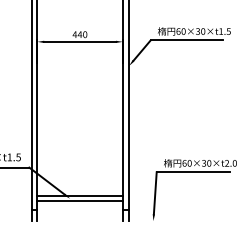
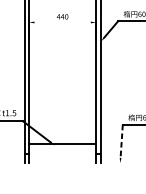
line: (79, 41) -> (62, 22), removed
line: (155, 193) -> (121, 141), solid -> dashed
line: (79, 200) -> (62, 146), removed

